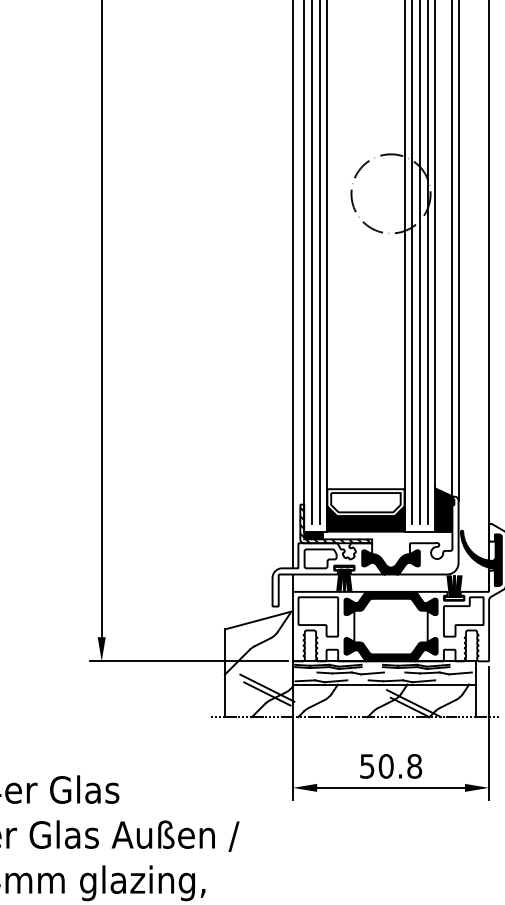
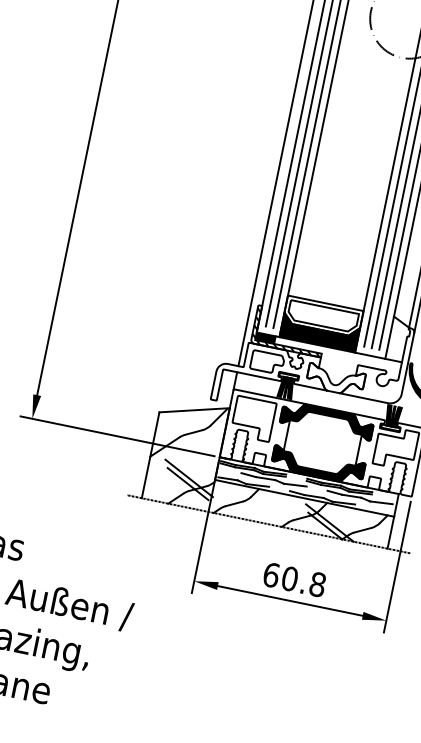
fill: (444, 509) -> (398, 339), removed
fill: (390, 562) -> (335, 380), removed
text: (367, 766) -> (271, 575), 50.8 -> 60.8

